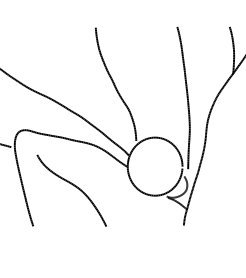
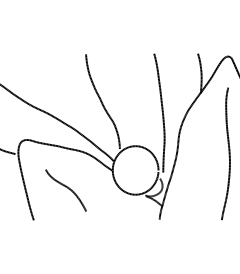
part: (71, 190) -> (65, 190), size x0.7

